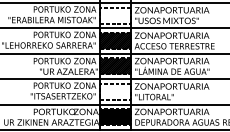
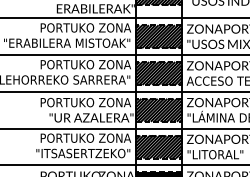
hatch: (115, 15) -> (158, 36), added
hatch: (115, 91) -> (158, 146), added

